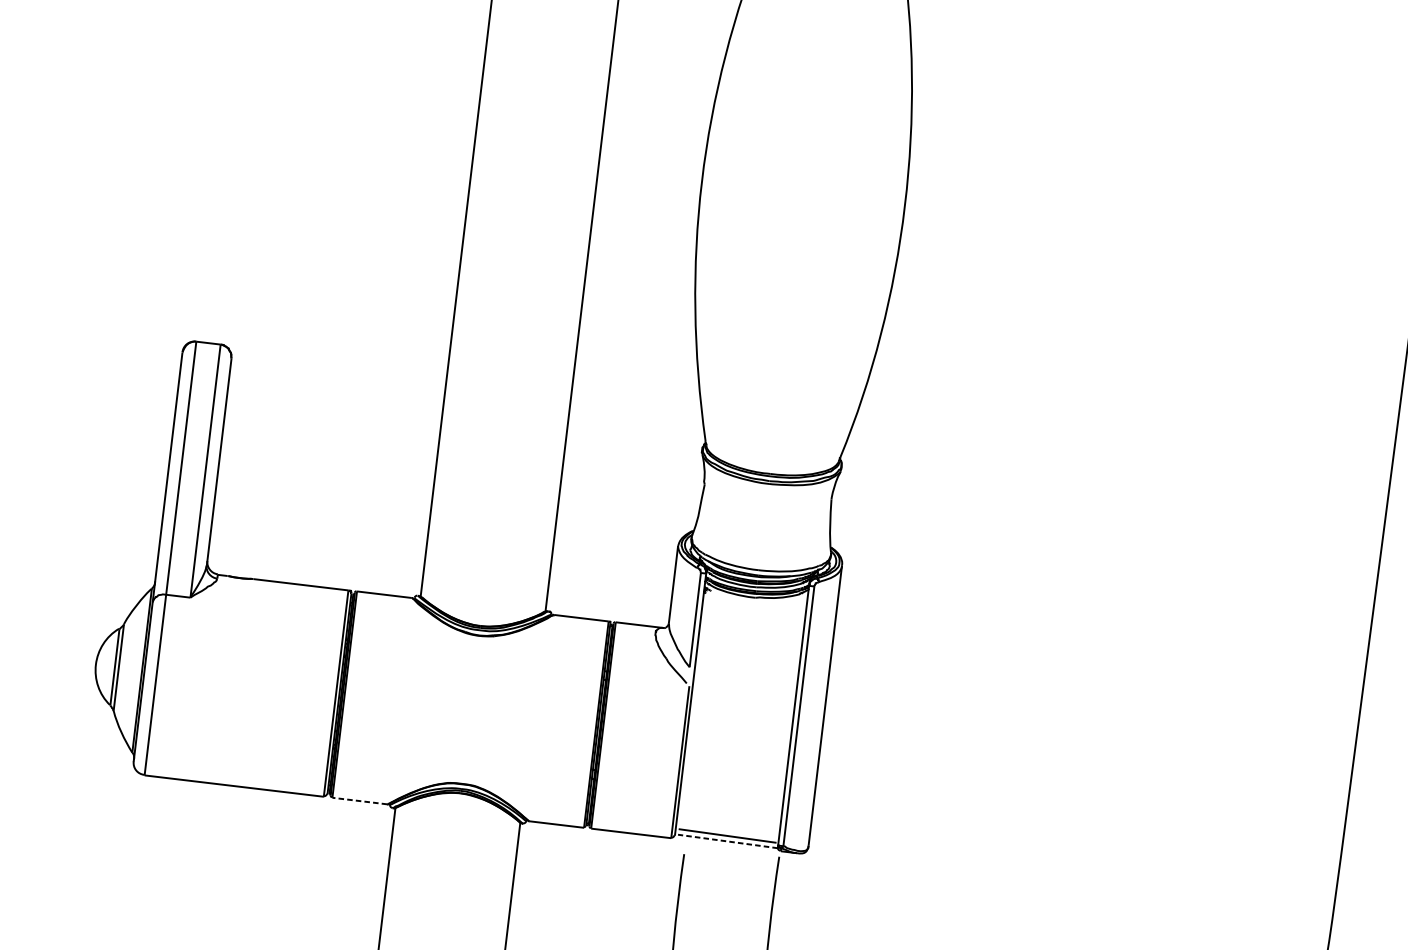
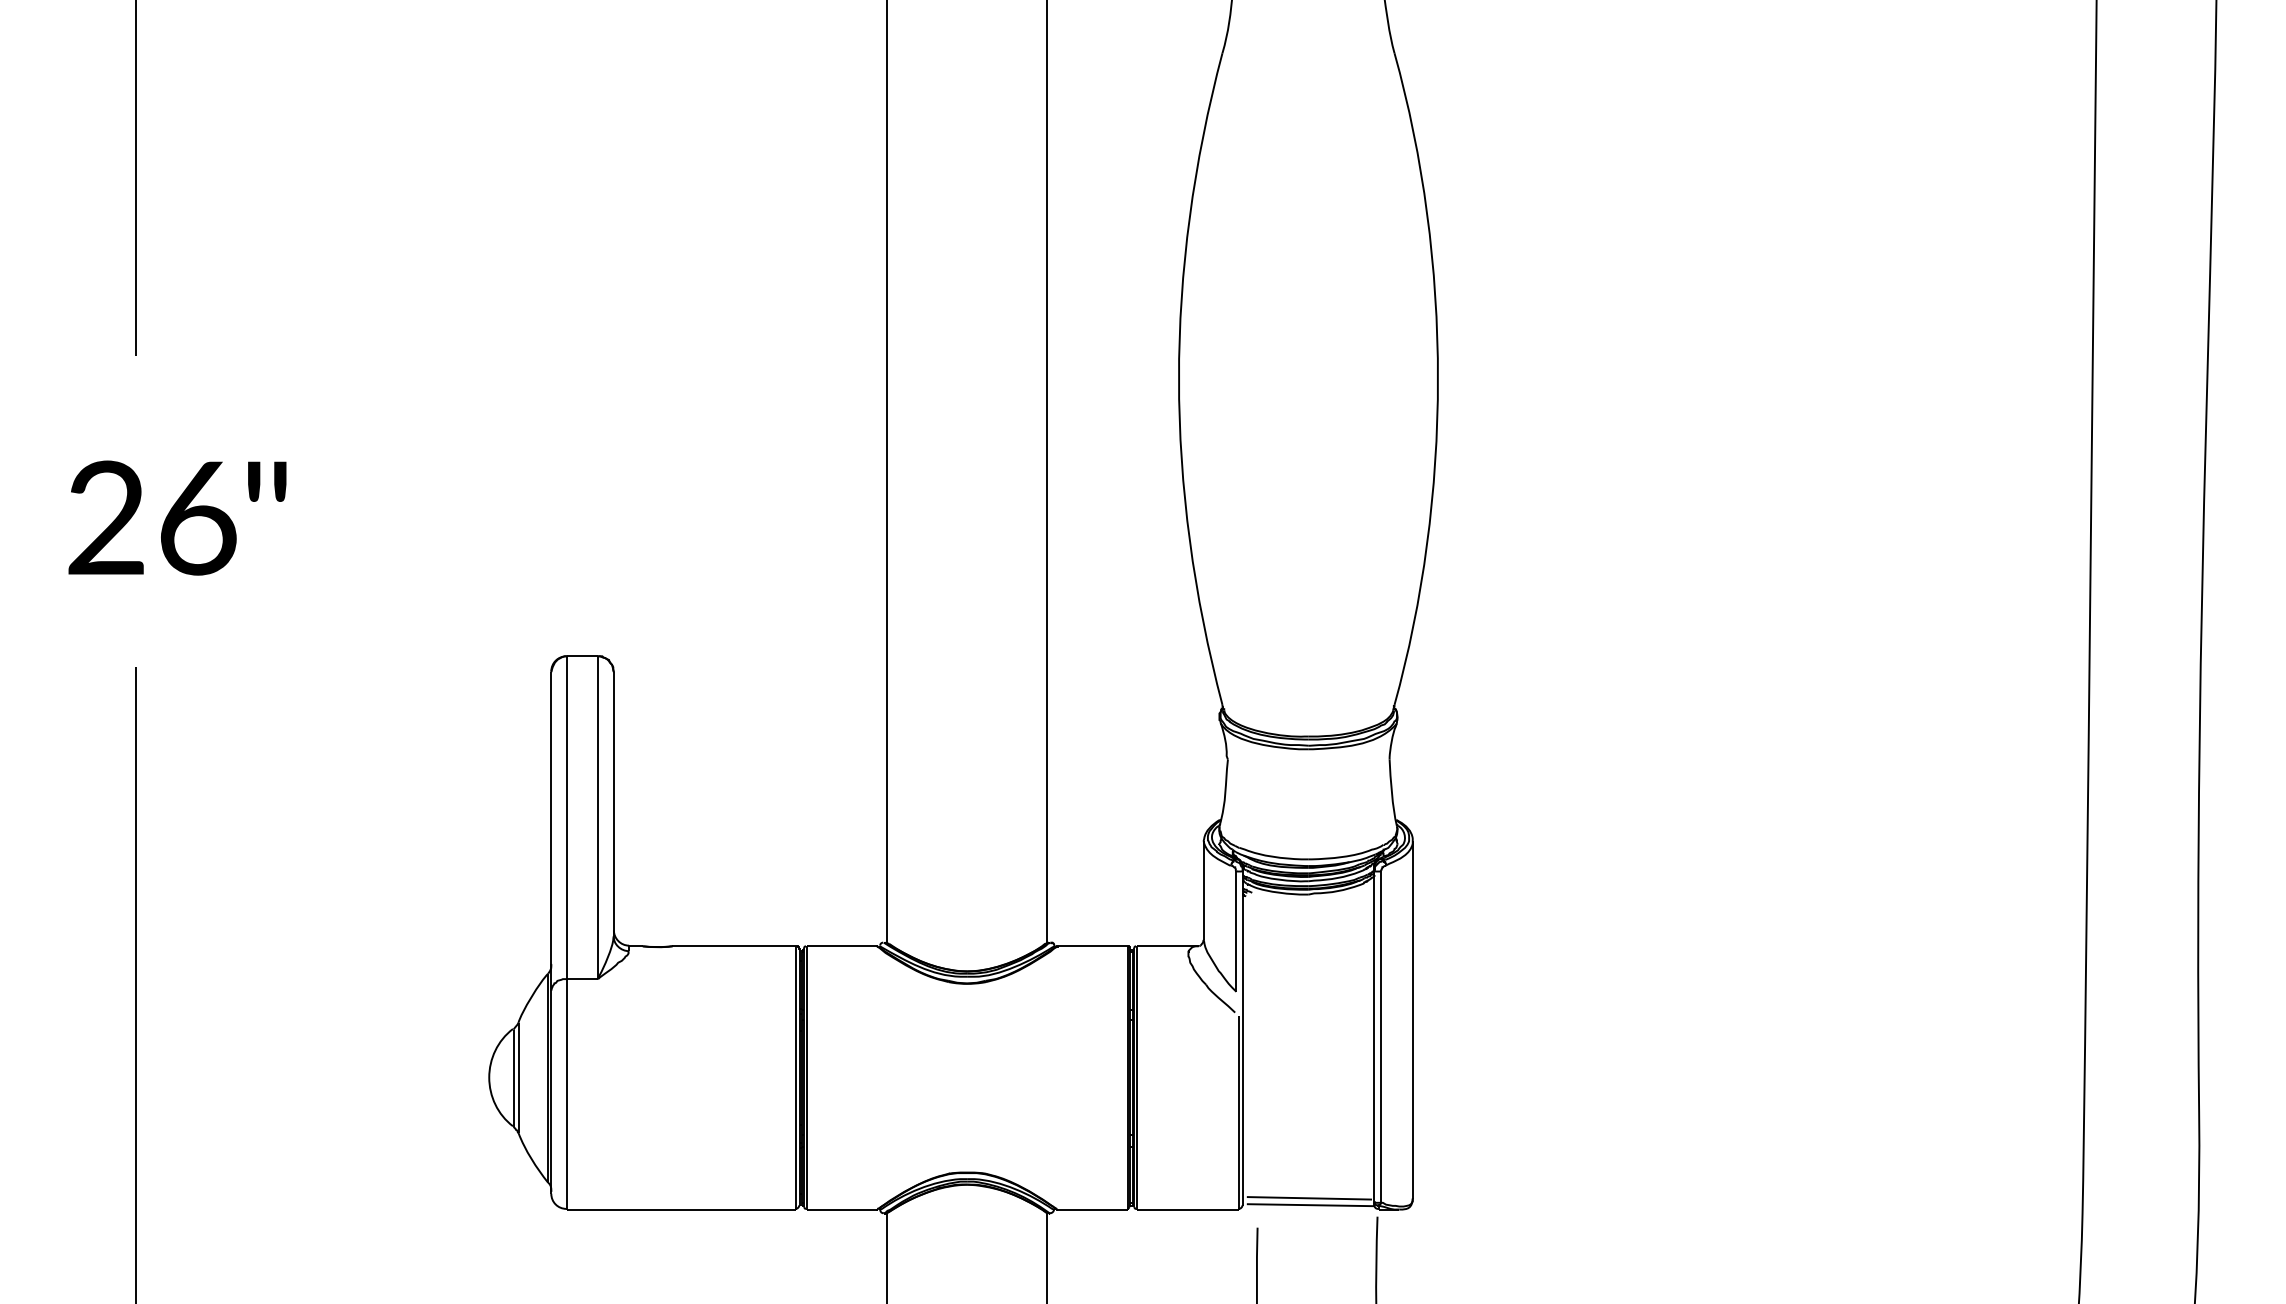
line: (359, 801) -> (841, 1209), dashed -> solid
line: (727, 841) -> (1310, 1205), dashed -> solid

